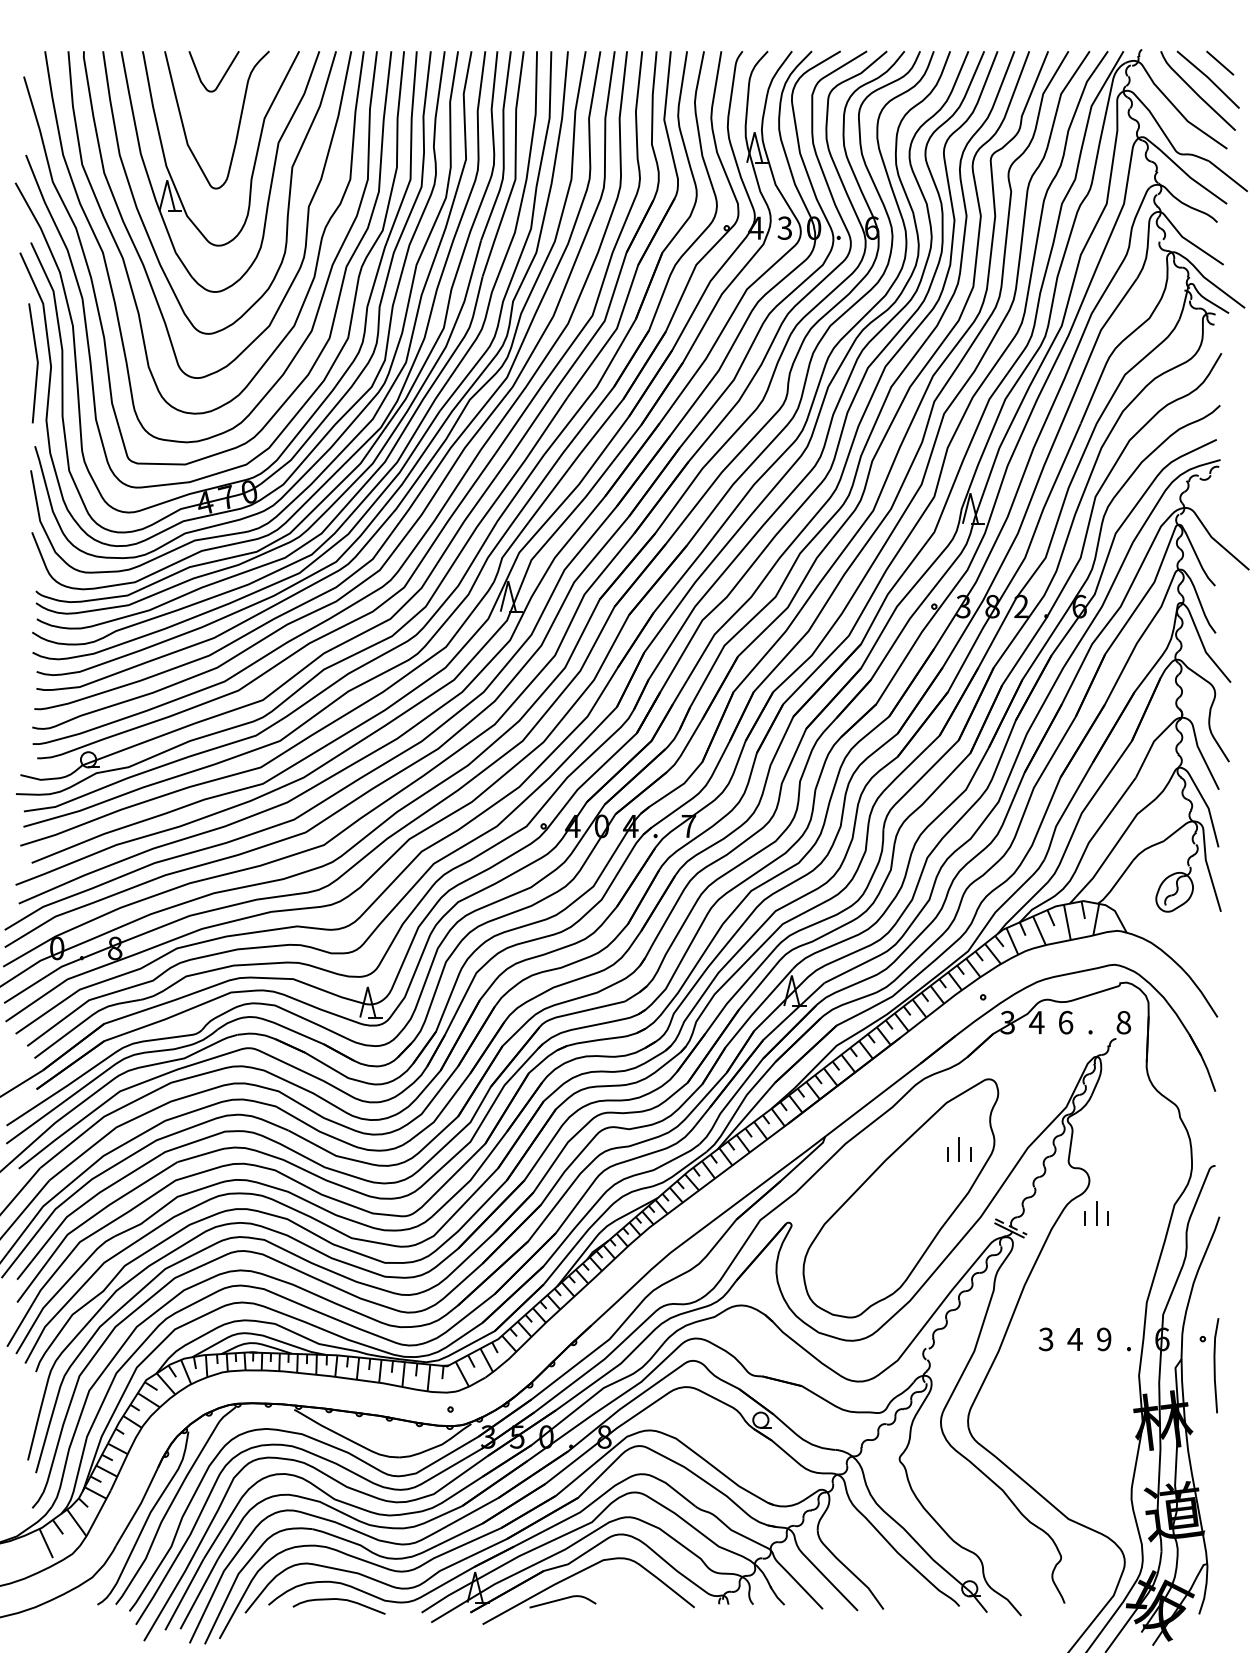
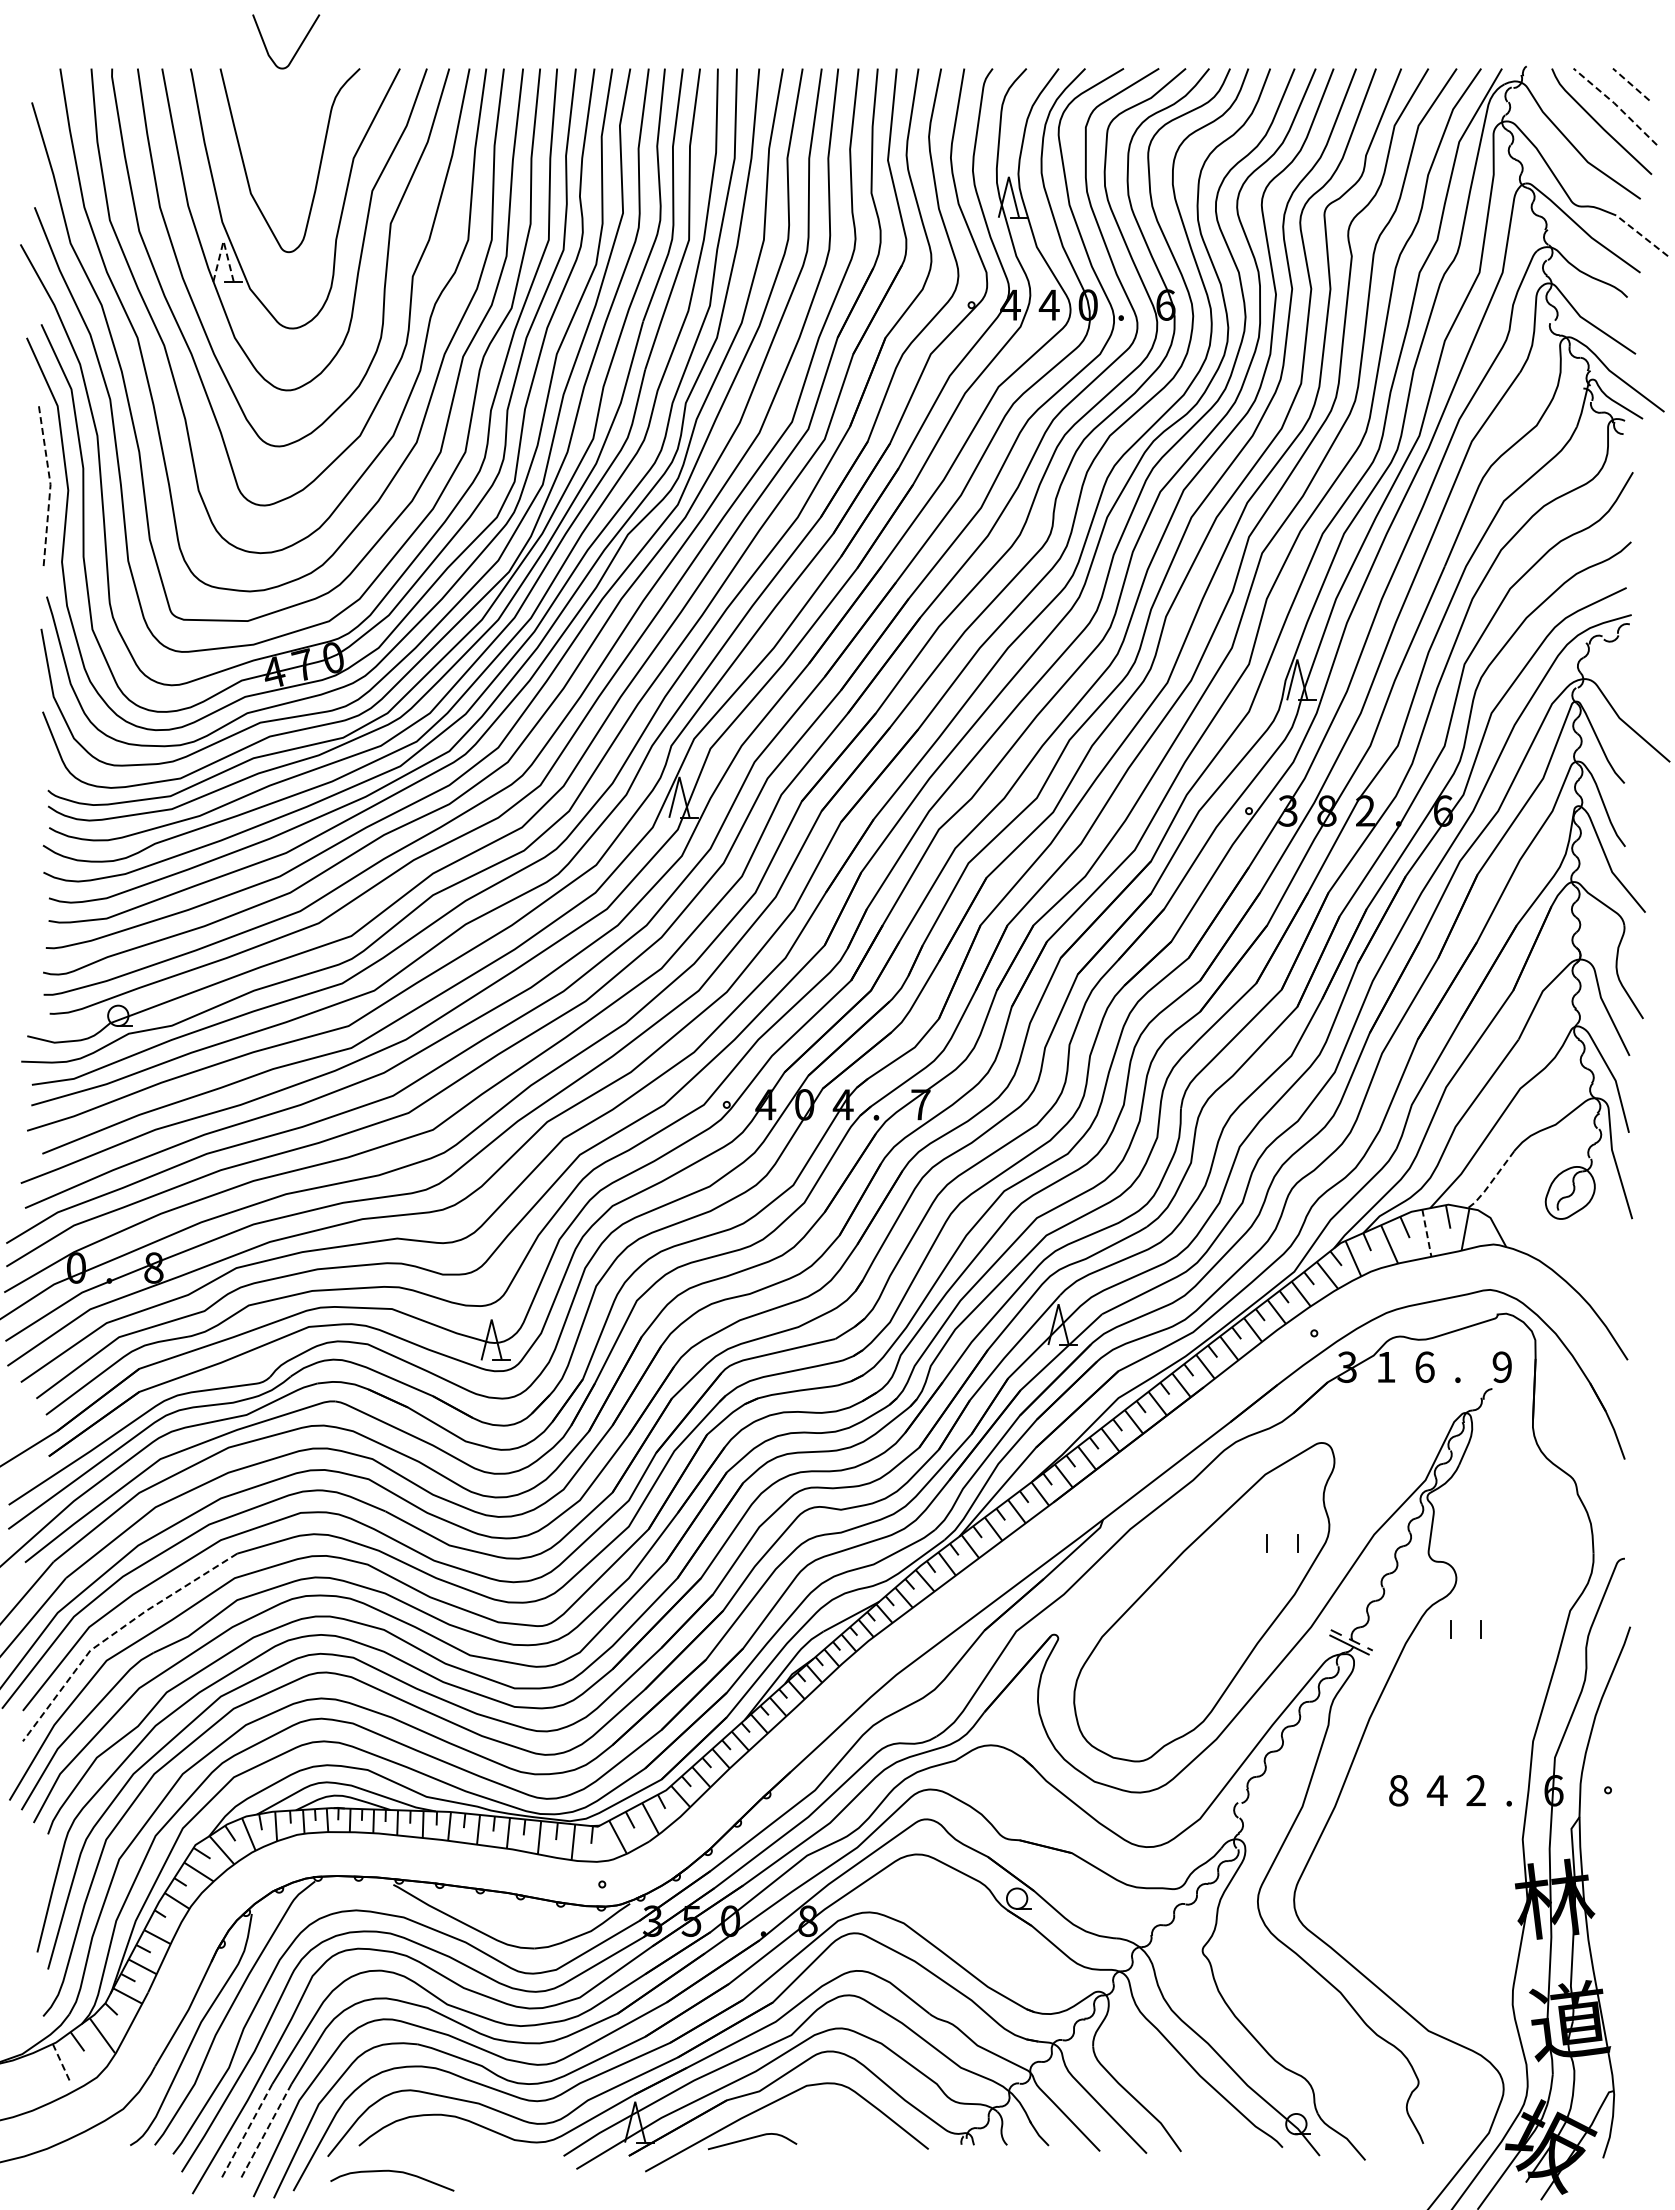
line: (1219, 63) -> (1630, 84), solid -> dashed
curve: (222, 76) -> (297, 48), moved
line: (1208, 78) -> (1615, 104), solid -> dashed
line: (1228, 176) -> (1642, 235), solid -> dashed
line: (167, 180) -> (223, 241), solid -> dashed
text: (784, 227) -> (1048, 304), 3 -> 4
line: (37, 362) -> (50, 484), solid -> dashed
line: (1115, 884) -> (1491, 1182), solid -> dashed
line: (1067, 922) -> (1426, 1233), solid -> dashed
text: (1036, 1022) -> (1385, 1367), 4 -> 1
text: (1123, 1022) -> (1502, 1367), 8 -> 9
line: (959, 1149) -> (1282, 1536), removed
line: (1096, 1213) -> (1465, 1622), removed
line: (86, 1221) -> (115, 1632), solid -> dashed
text: (1046, 1339) -> (1398, 1790), 3 -> 8
text: (1103, 1339) -> (1475, 1790), 9 -> 2
line: (1215, 1365) -> (1624, 1825), removed
line: (46, 1544) -> (62, 2064), solid -> dashed
line: (199, 1594) -> (266, 2131), solid -> dashed
line: (184, 1595) -> (246, 2132), solid -> dashed
curve: (339, 1600) -> (392, 2172), moved

